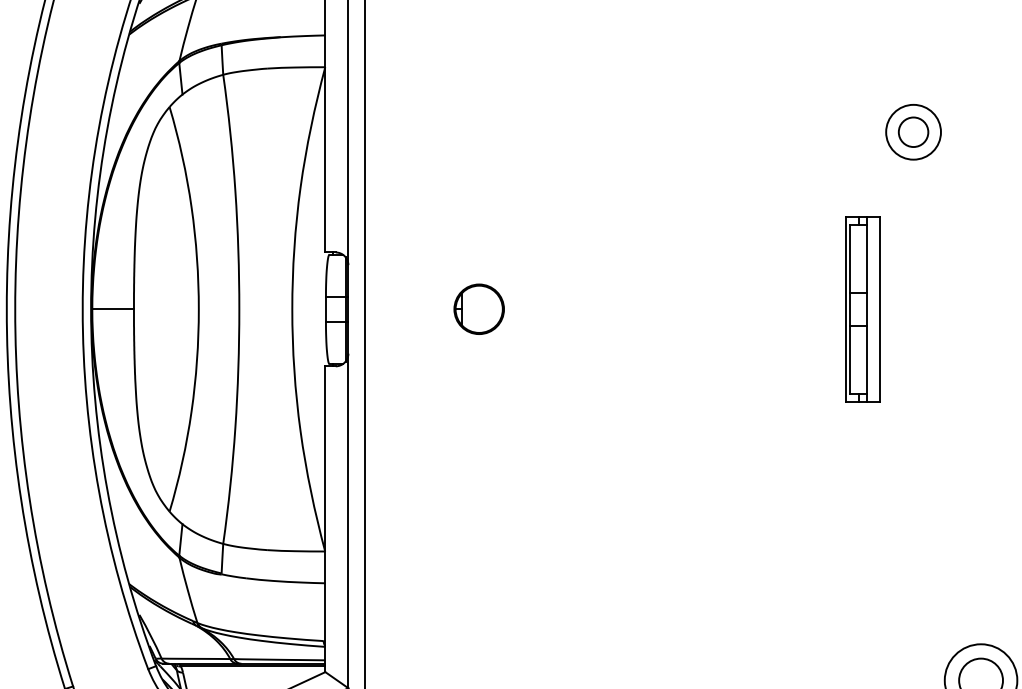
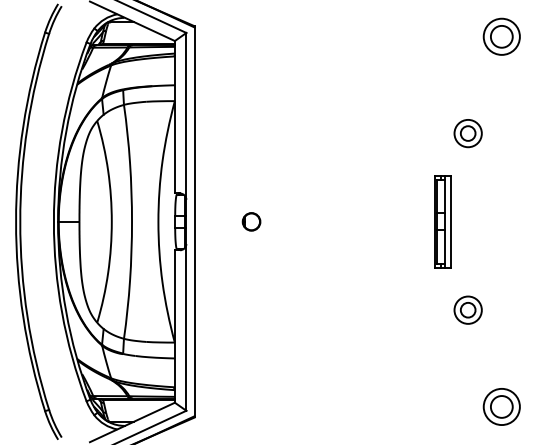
part: (478, 308) -> (251, 221), size x0.71
part: (912, 485) -> (467, 309), added

